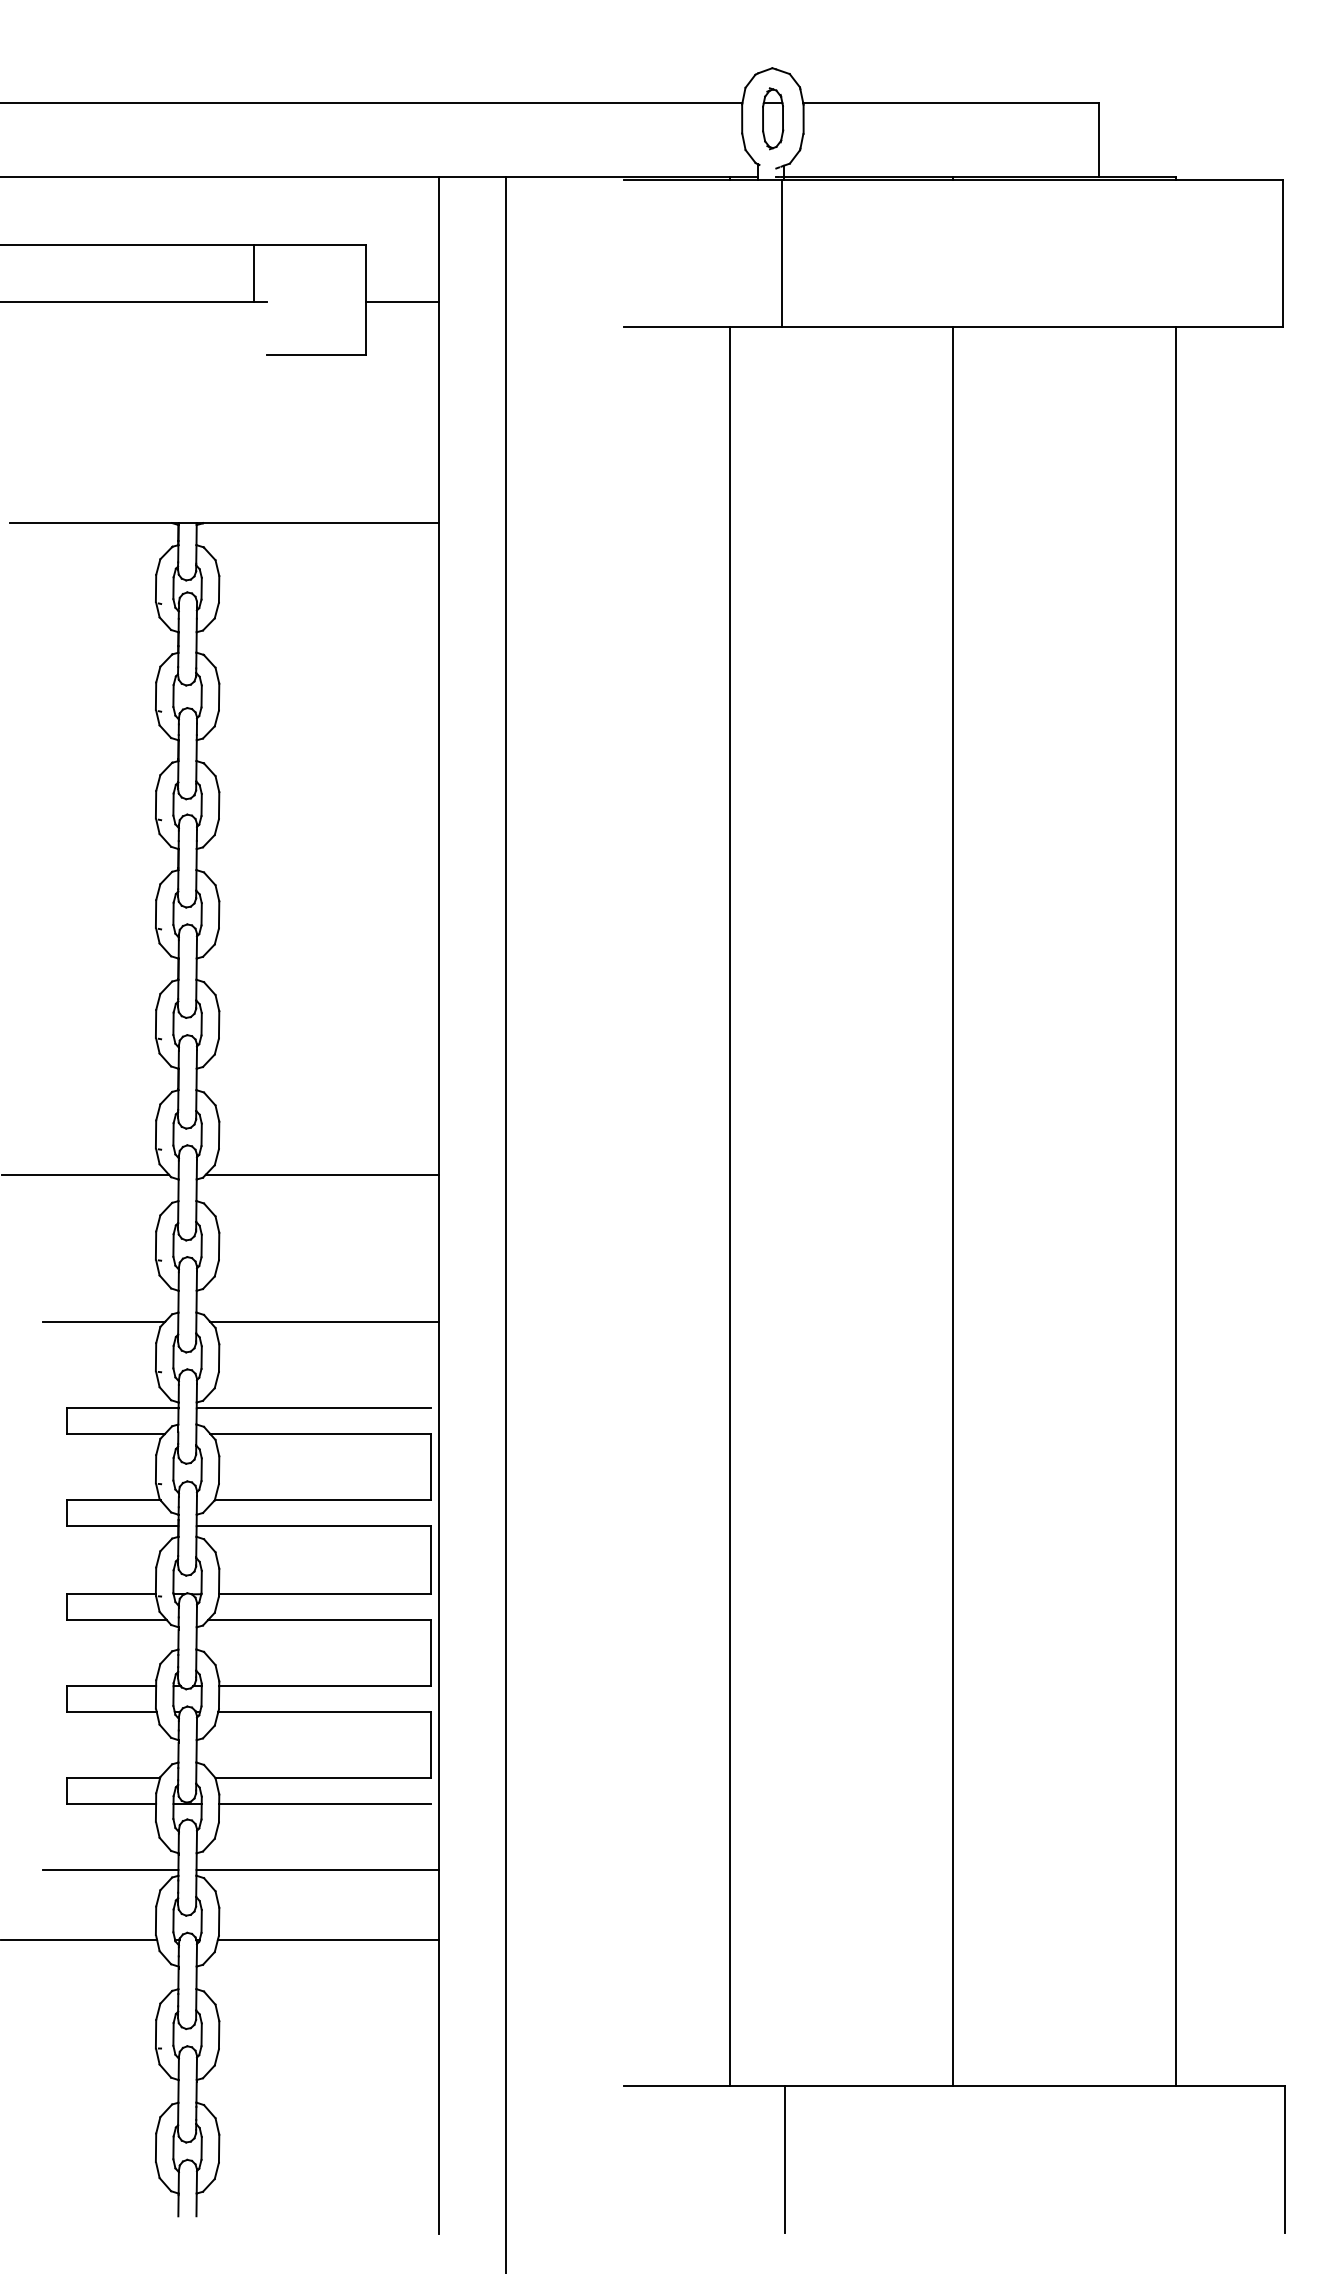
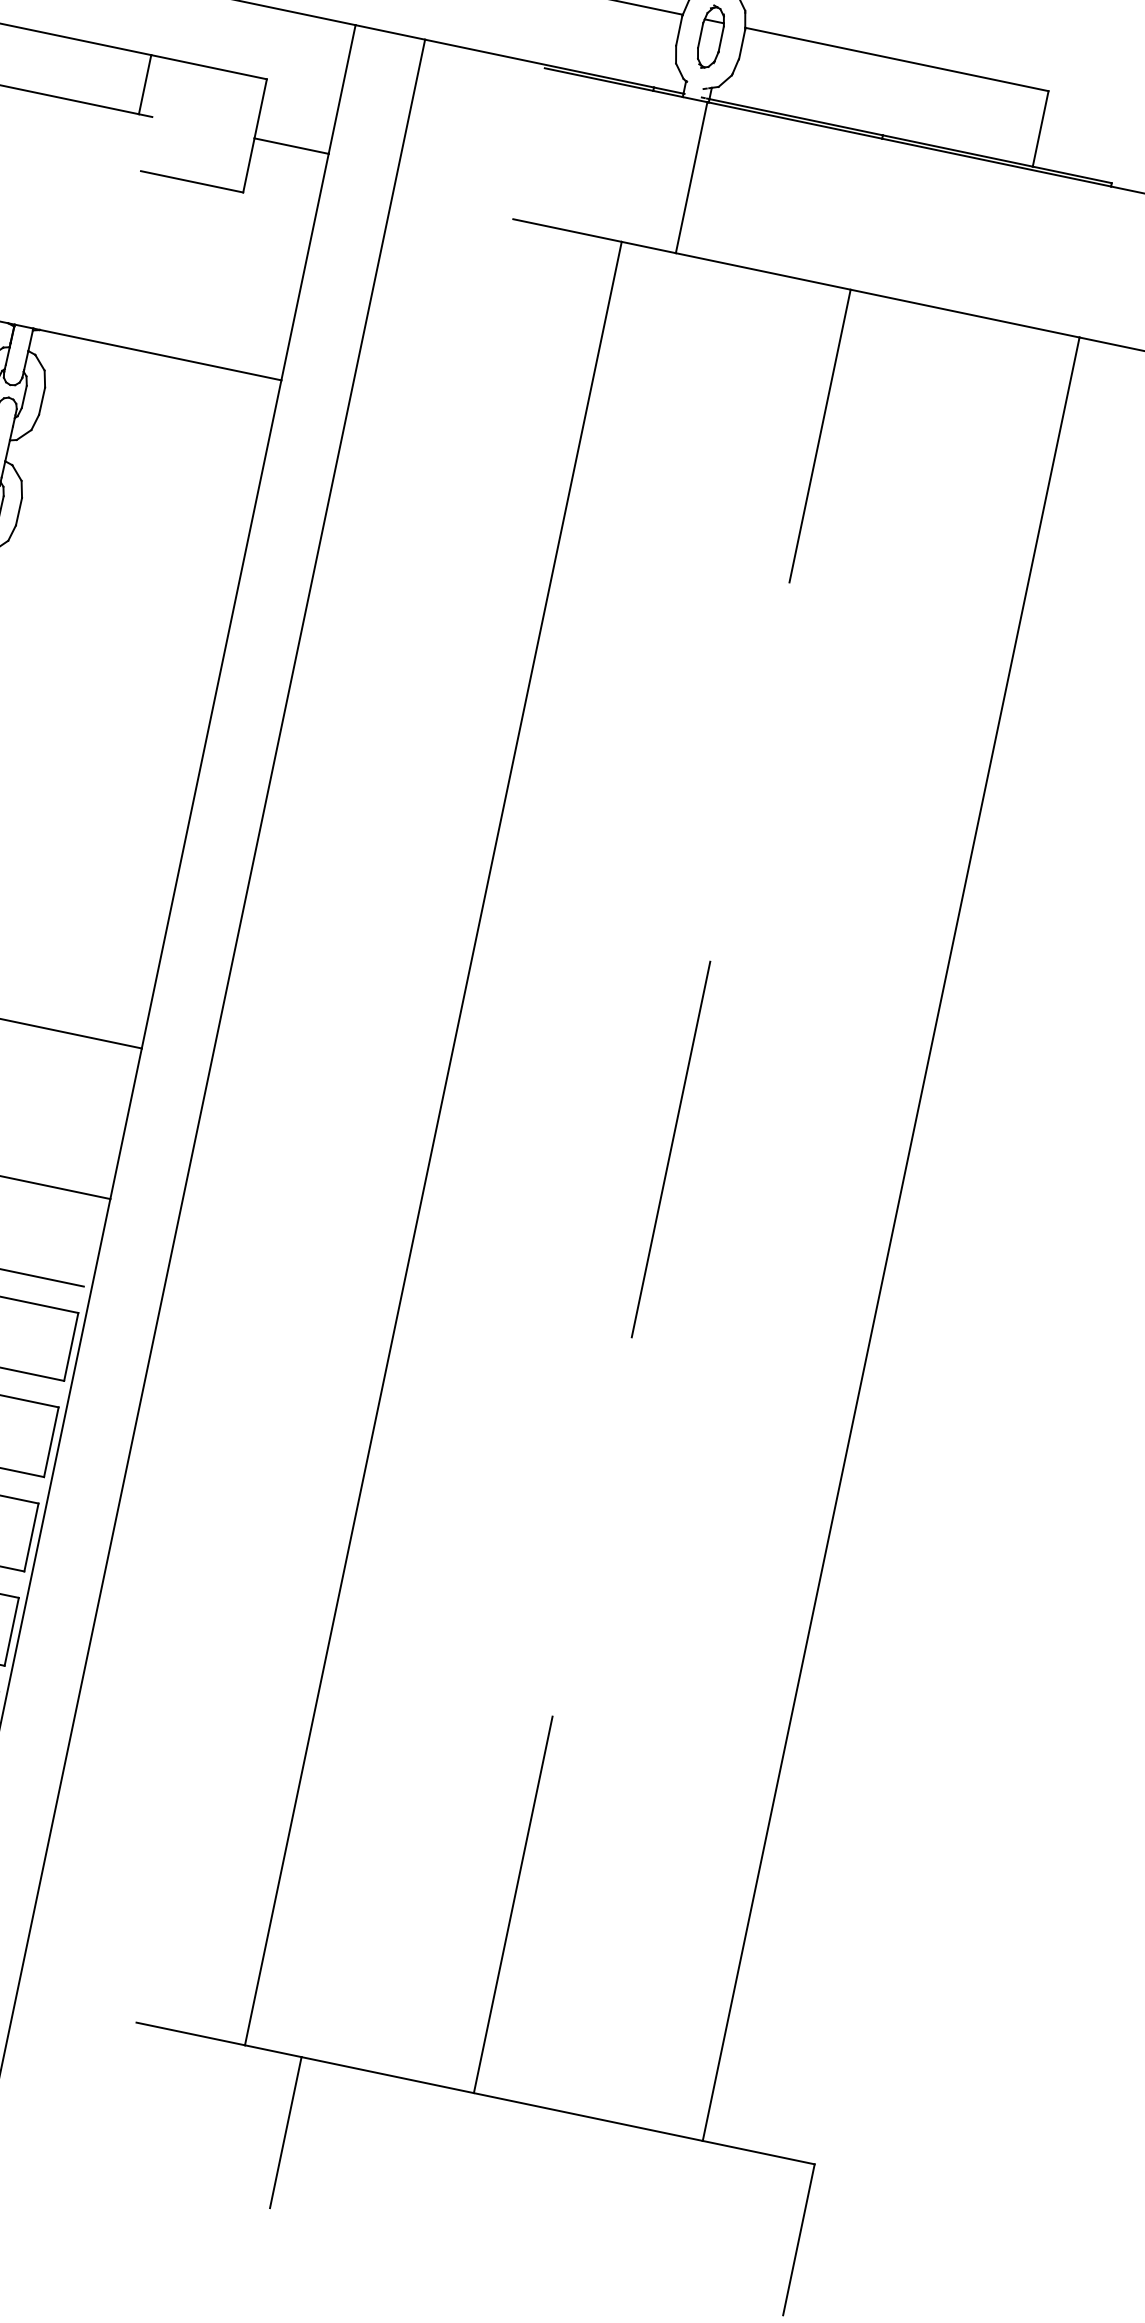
line: (952, 1206) -> (661, 1191), solid -> dashed

